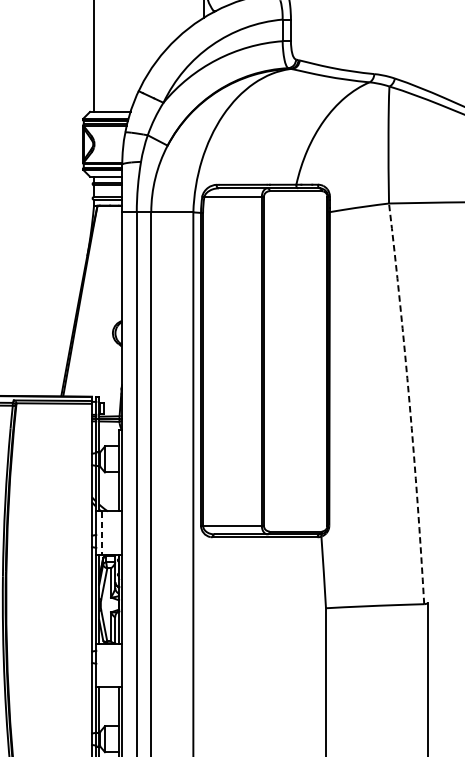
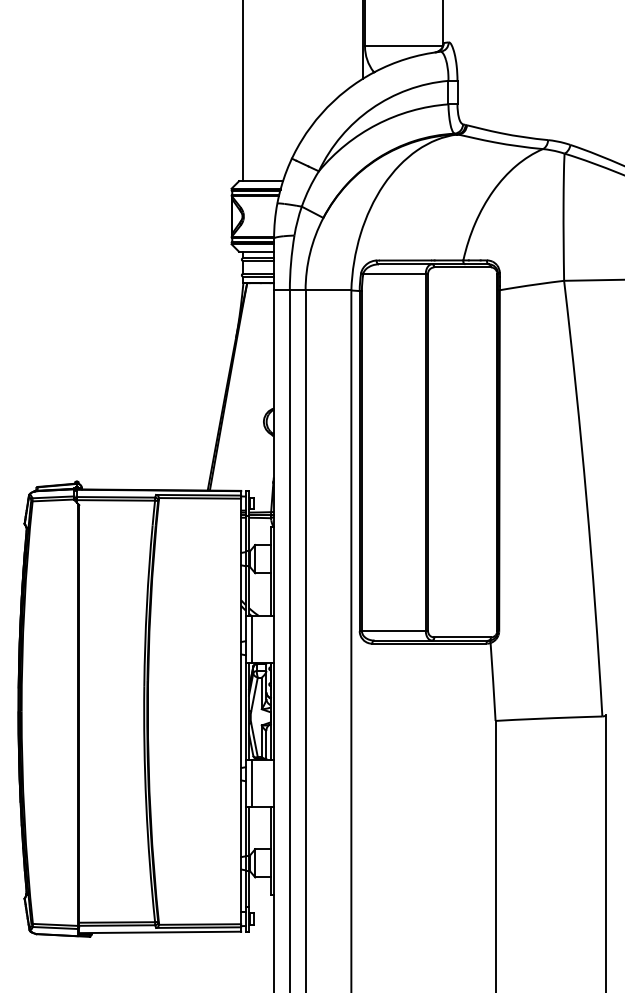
arc: (409, 403) -> (586, 498), dashed -> solid
line: (102, 533) -> (252, 639), dashed -> solid
line: (102, 664) -> (252, 782), added

